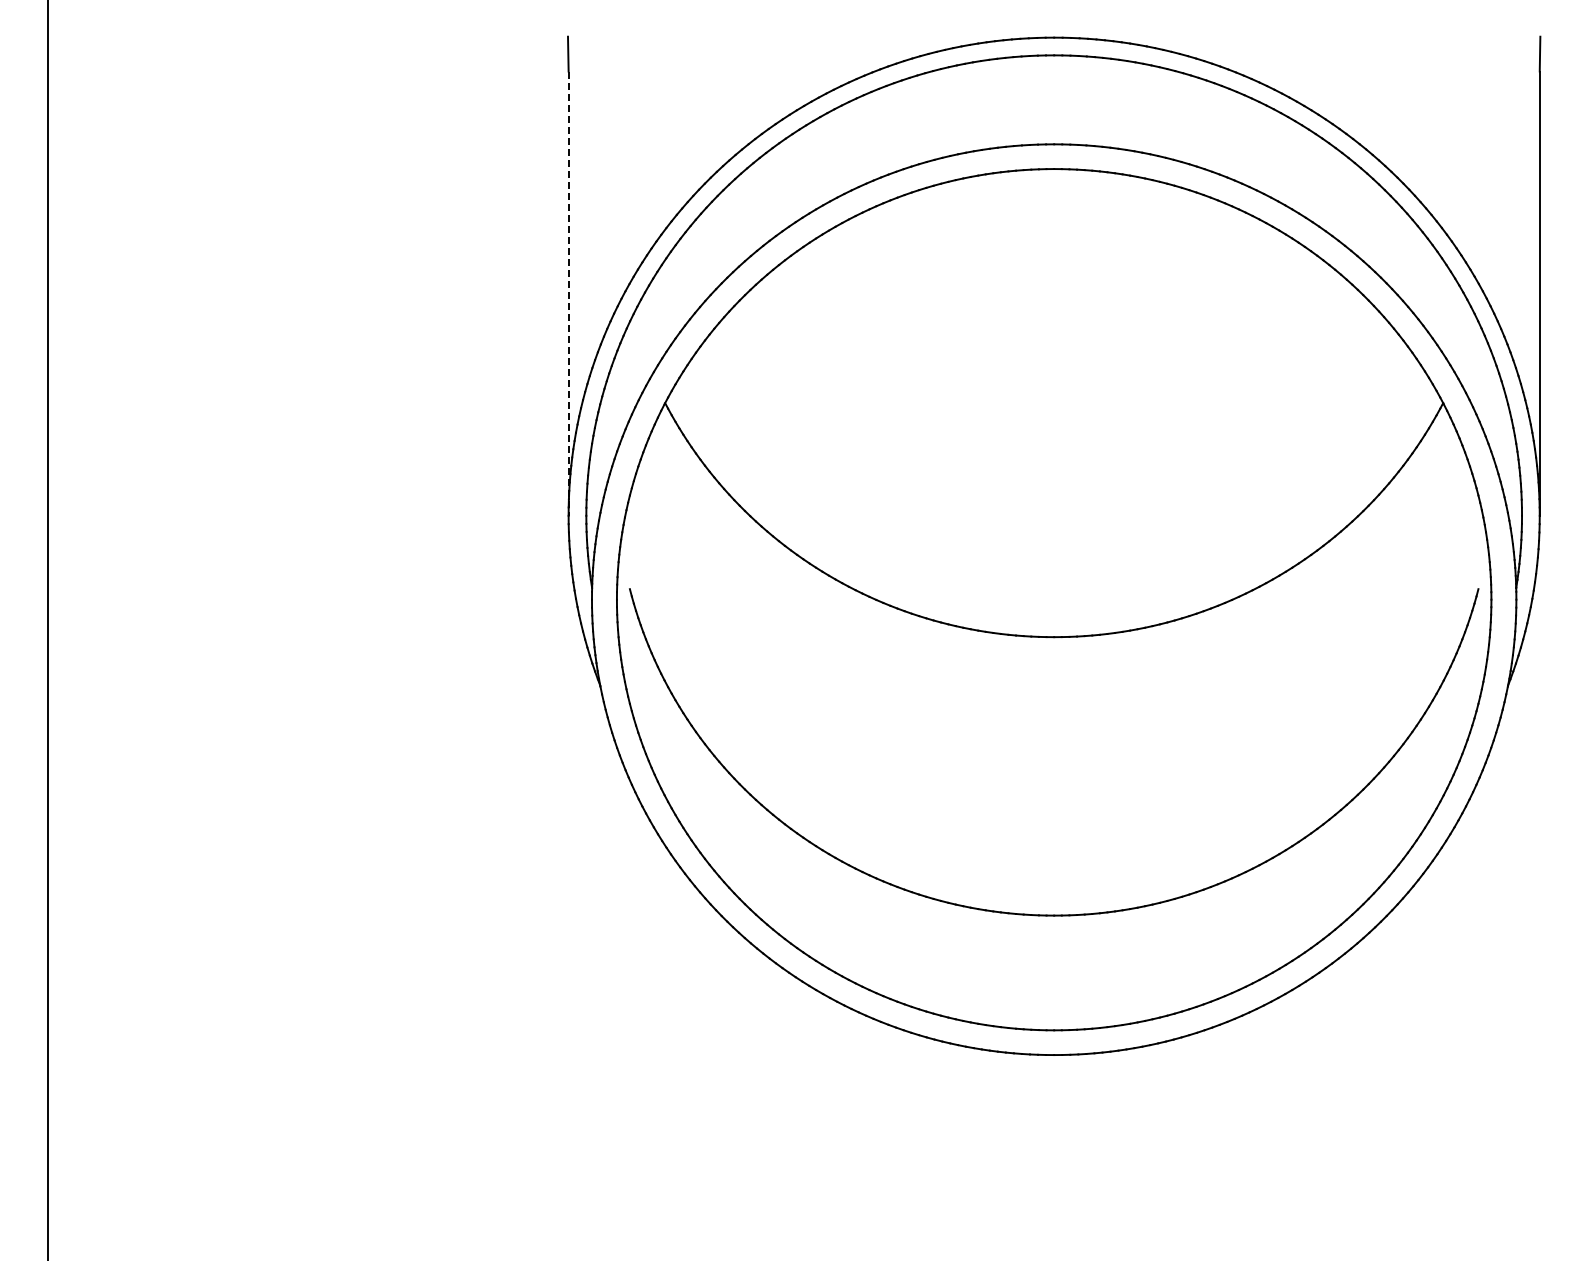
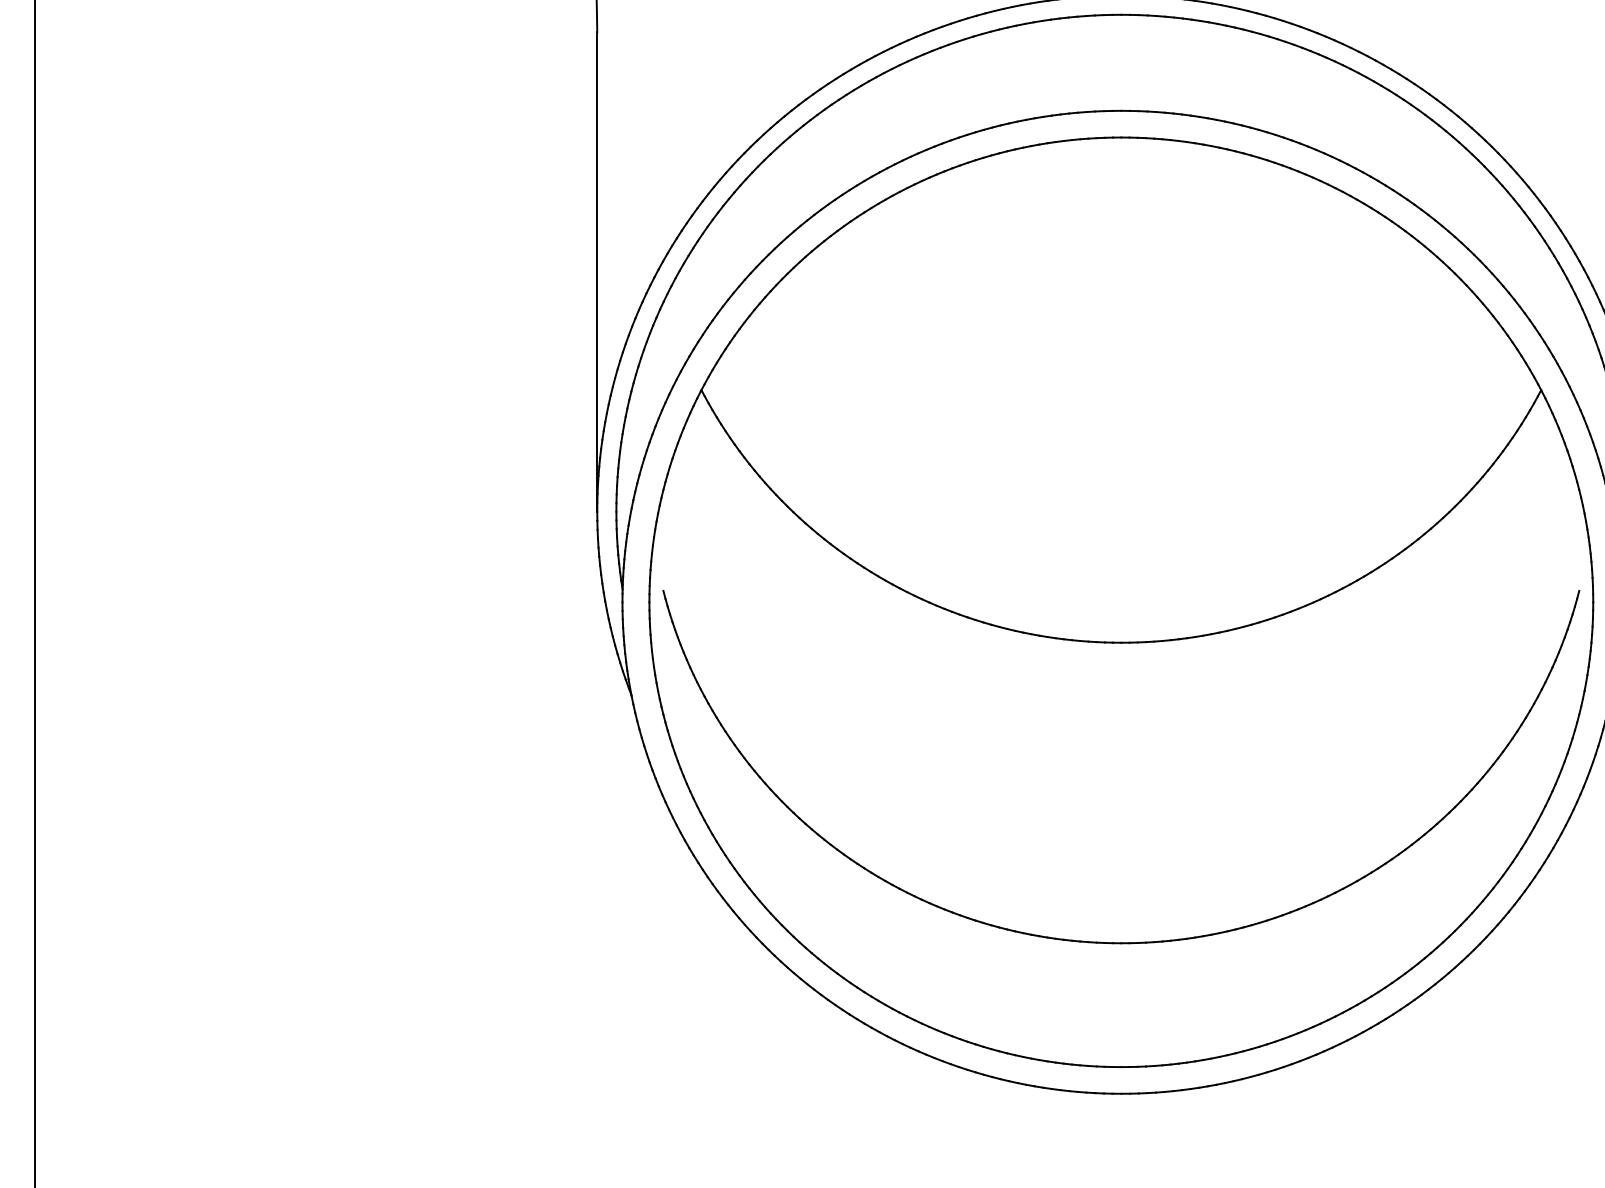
line: (568, 294) -> (597, 272), dashed -> solid

